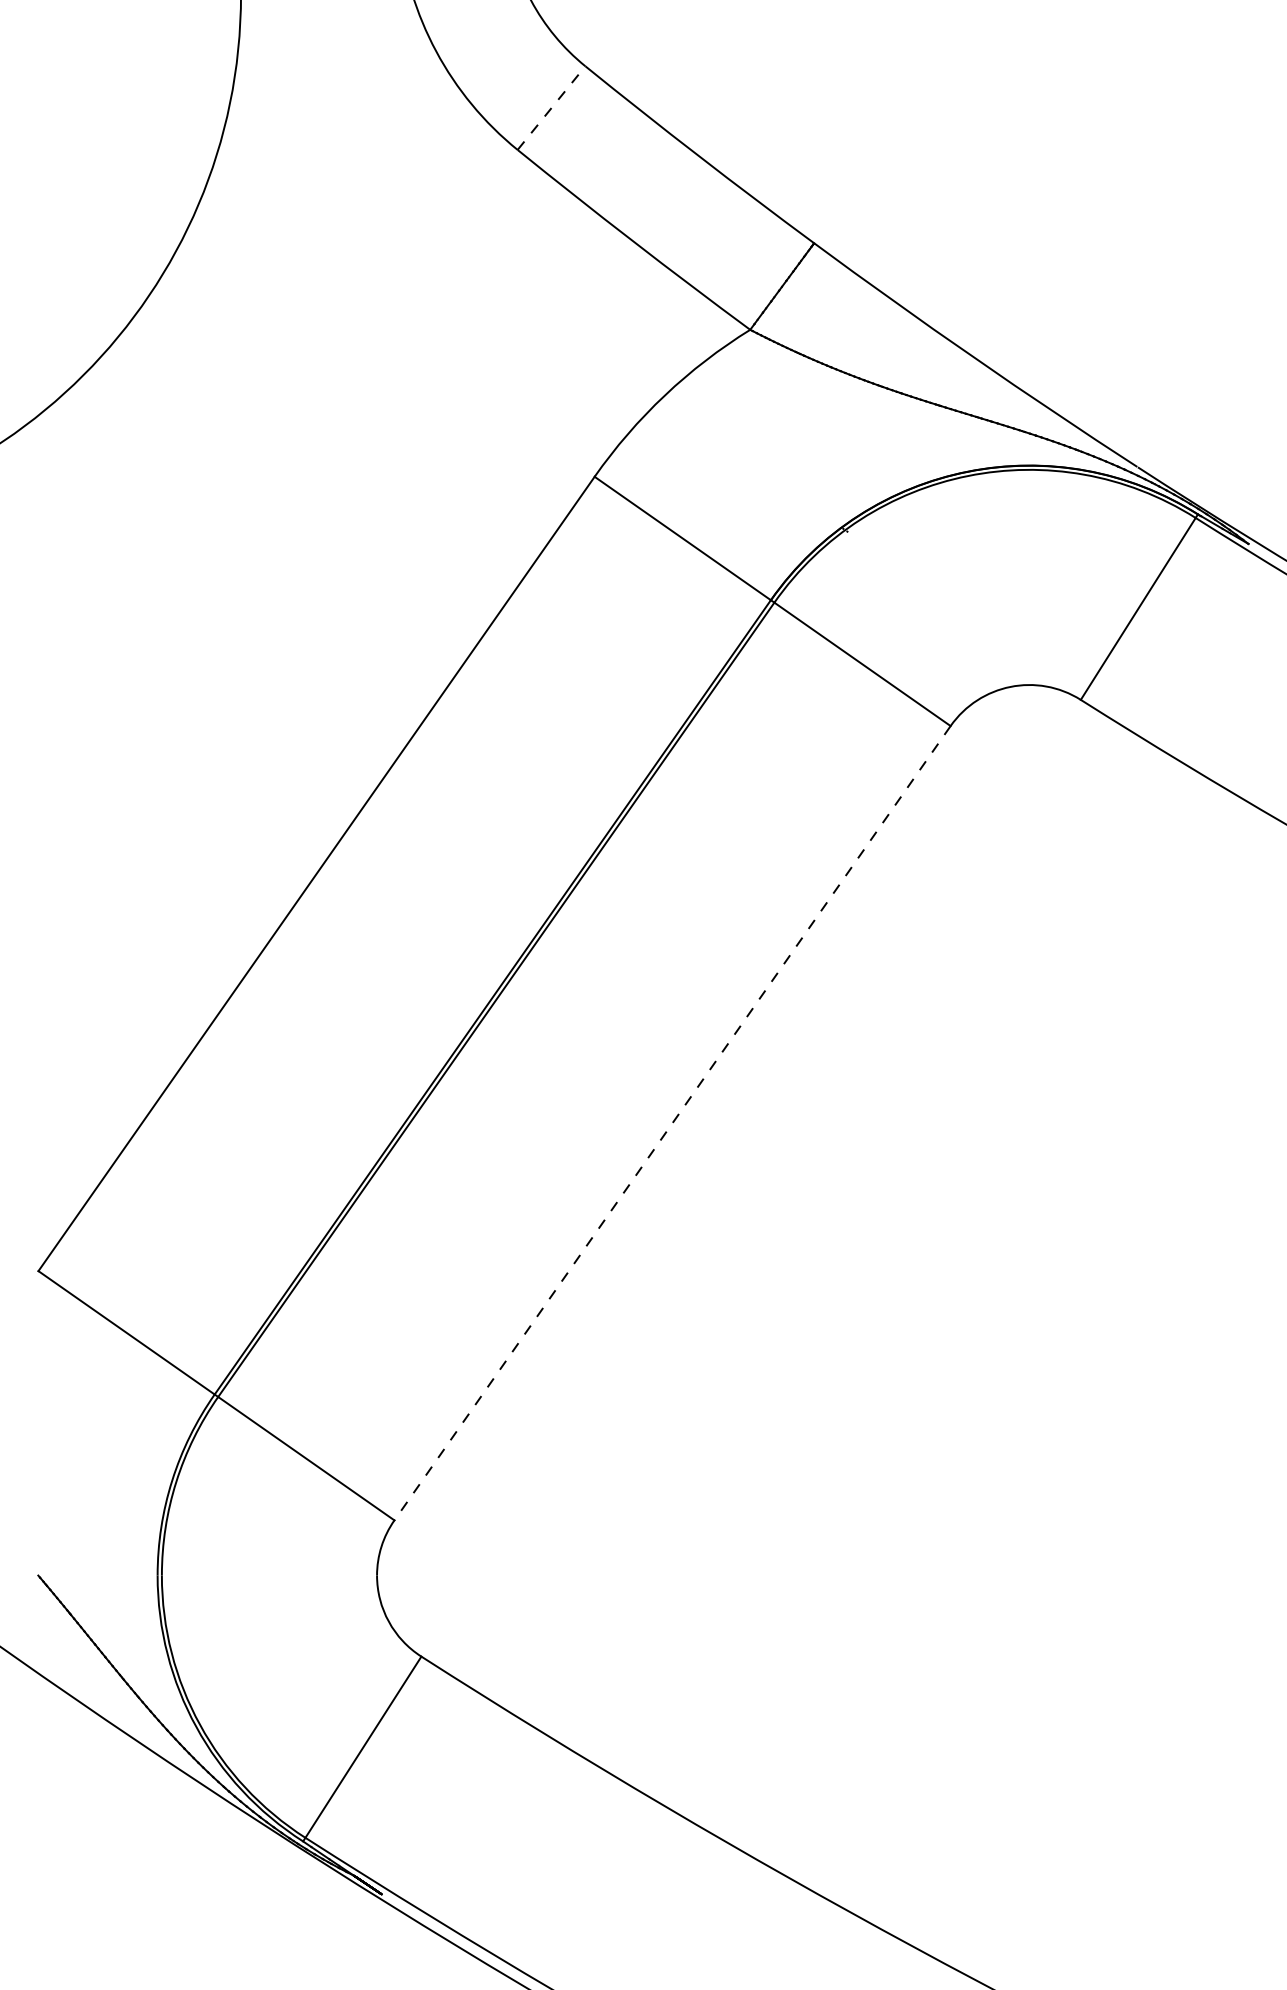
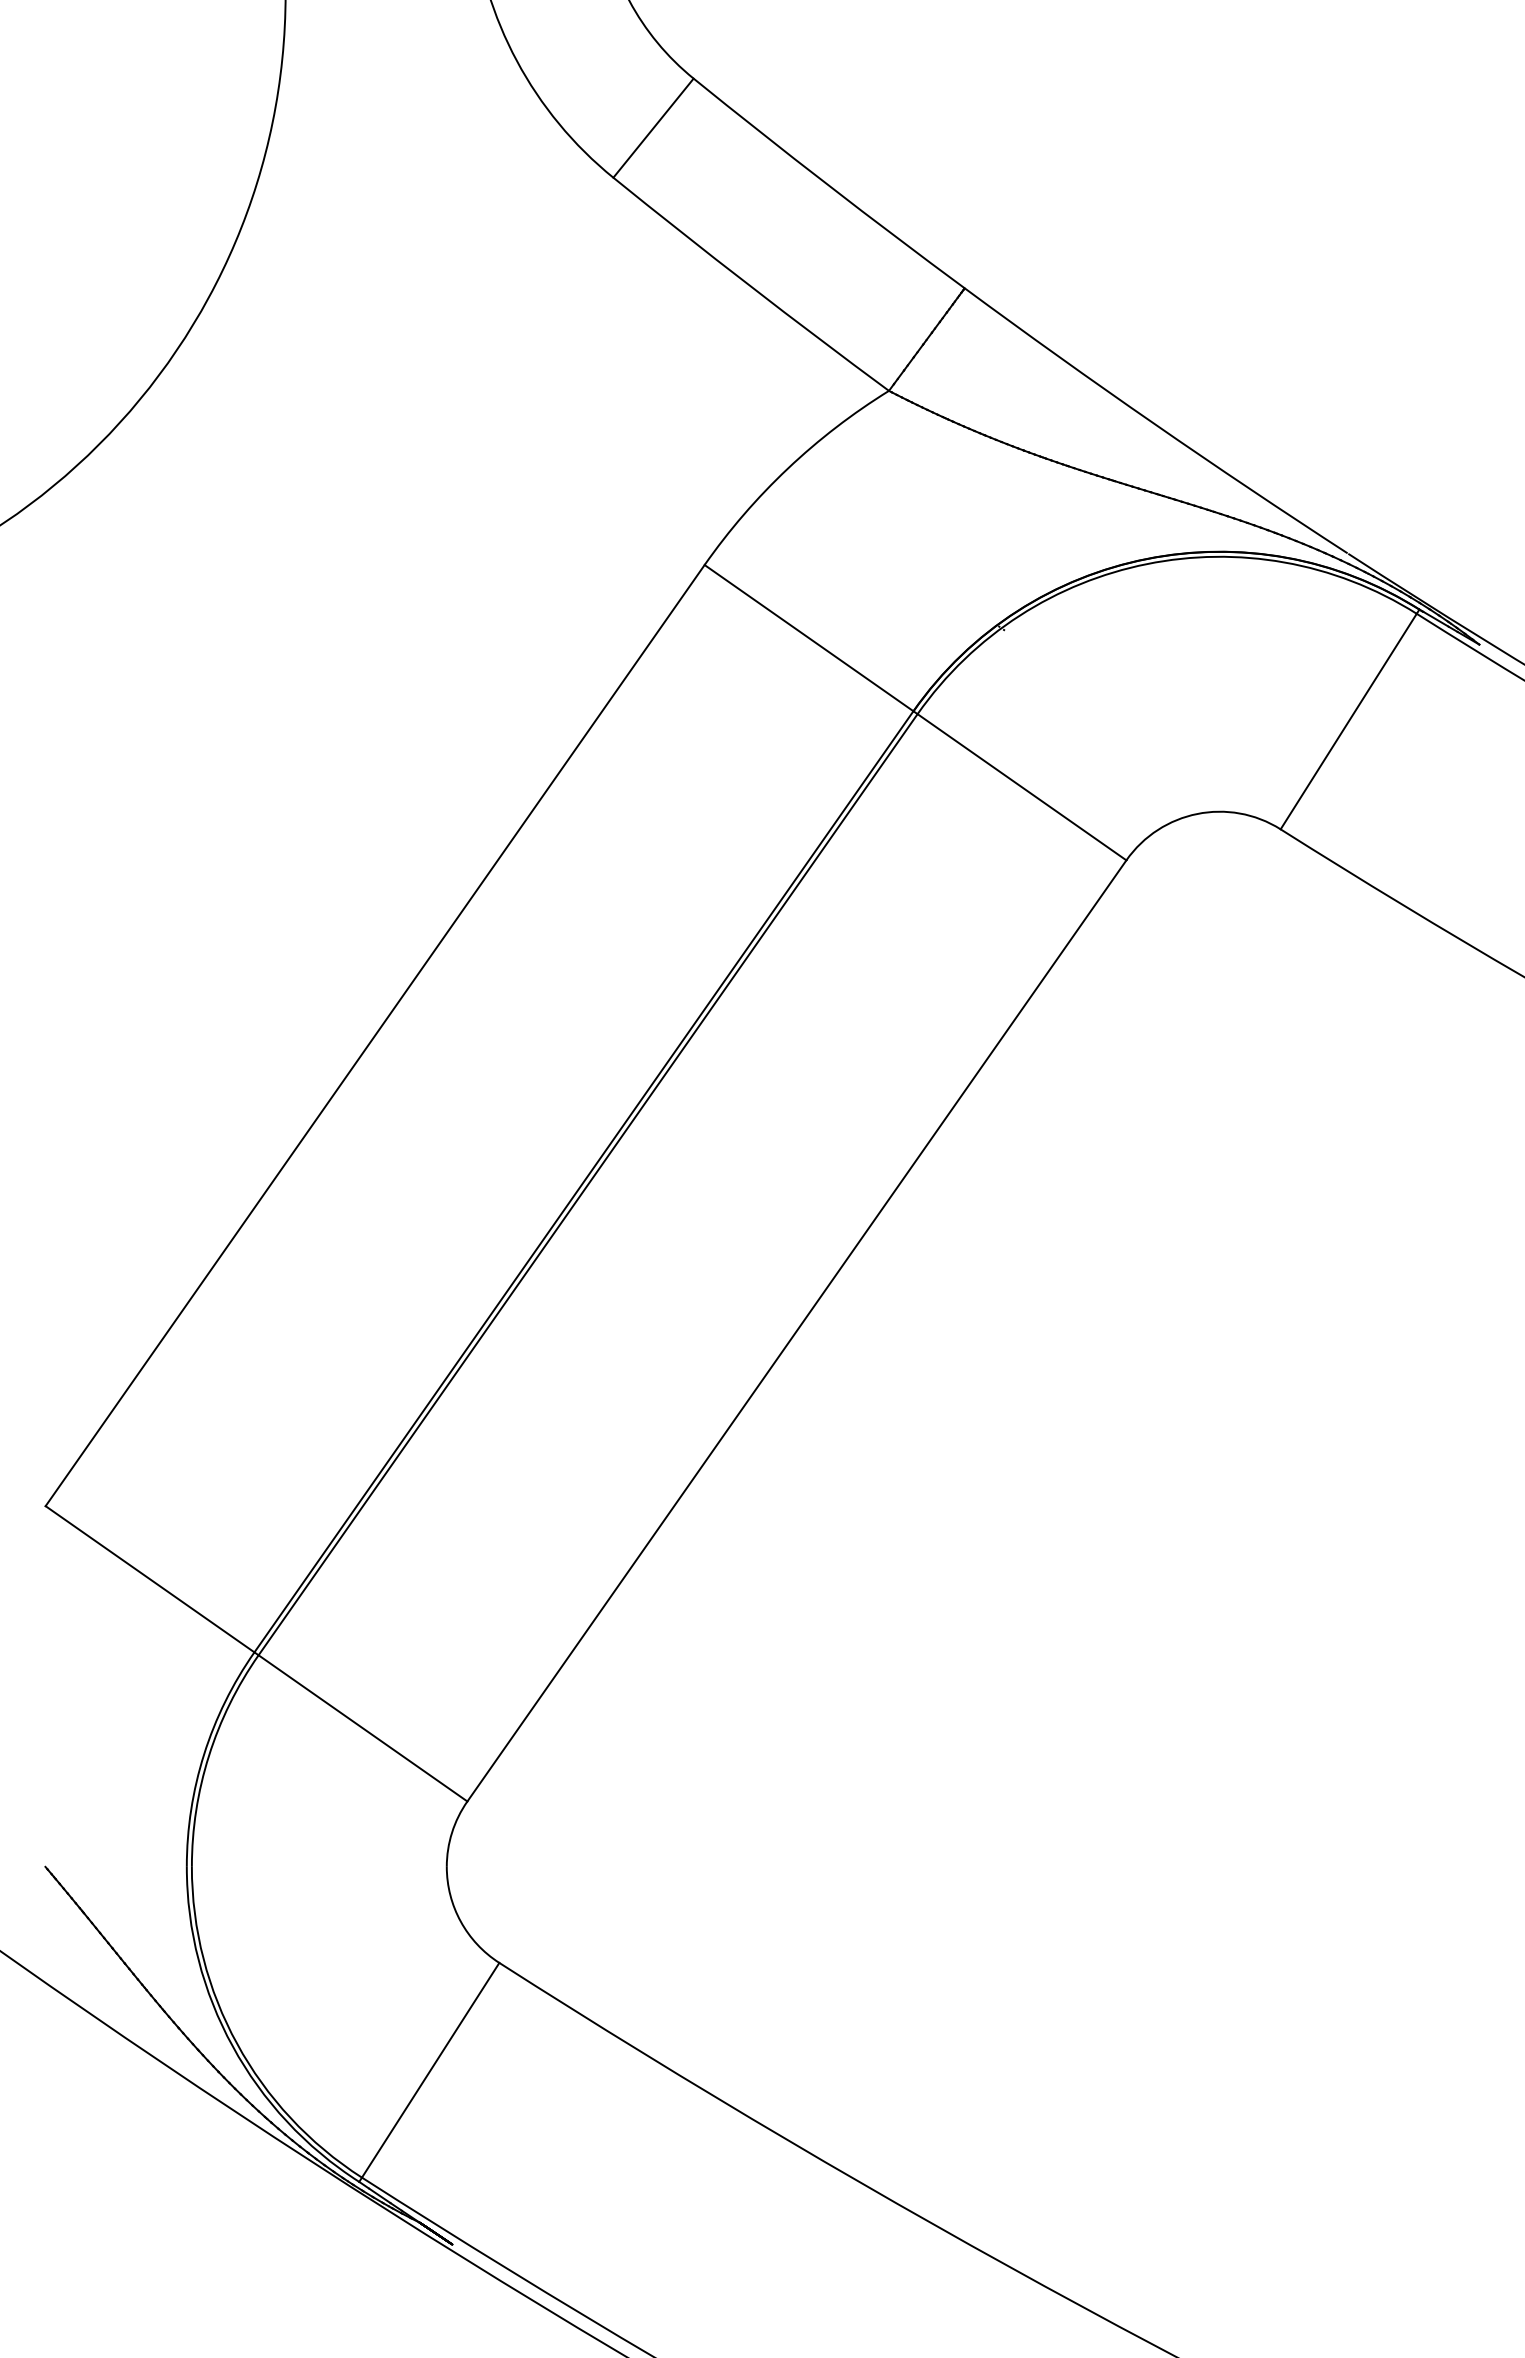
line: (551, 108) -> (653, 128), dashed -> solid
line: (672, 1123) -> (796, 1331), dashed -> solid

